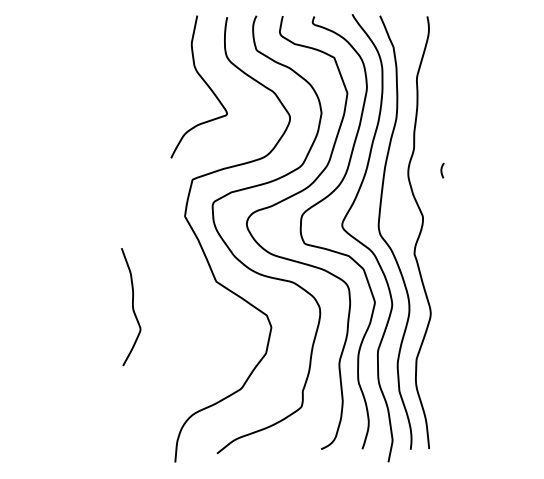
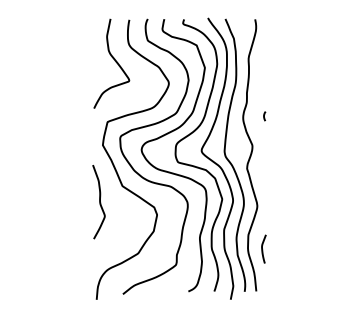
curve: (132, 307) -> (99, 202), moved
curve: (438, 380) -> (262, 248), added

